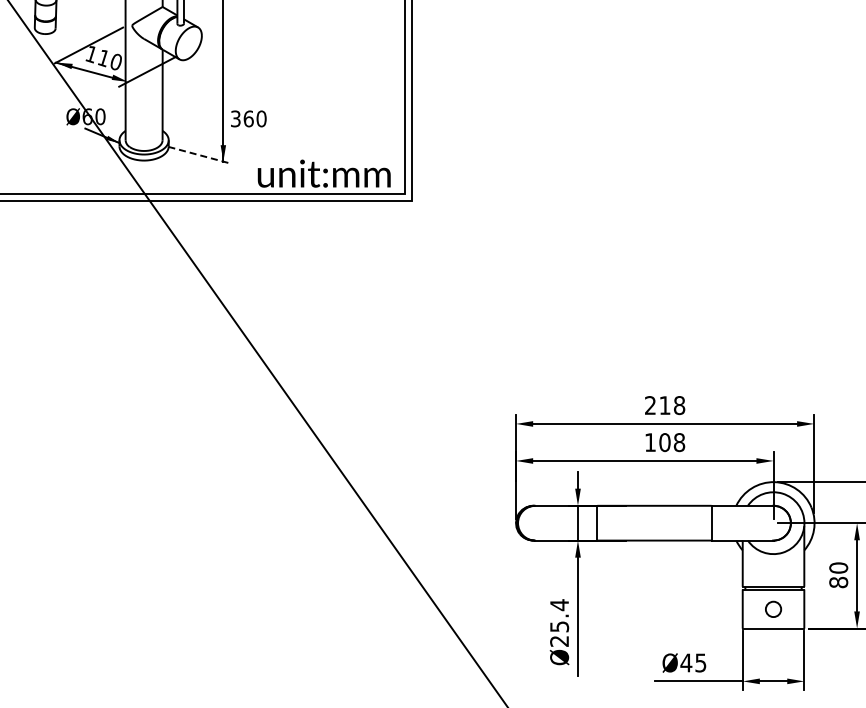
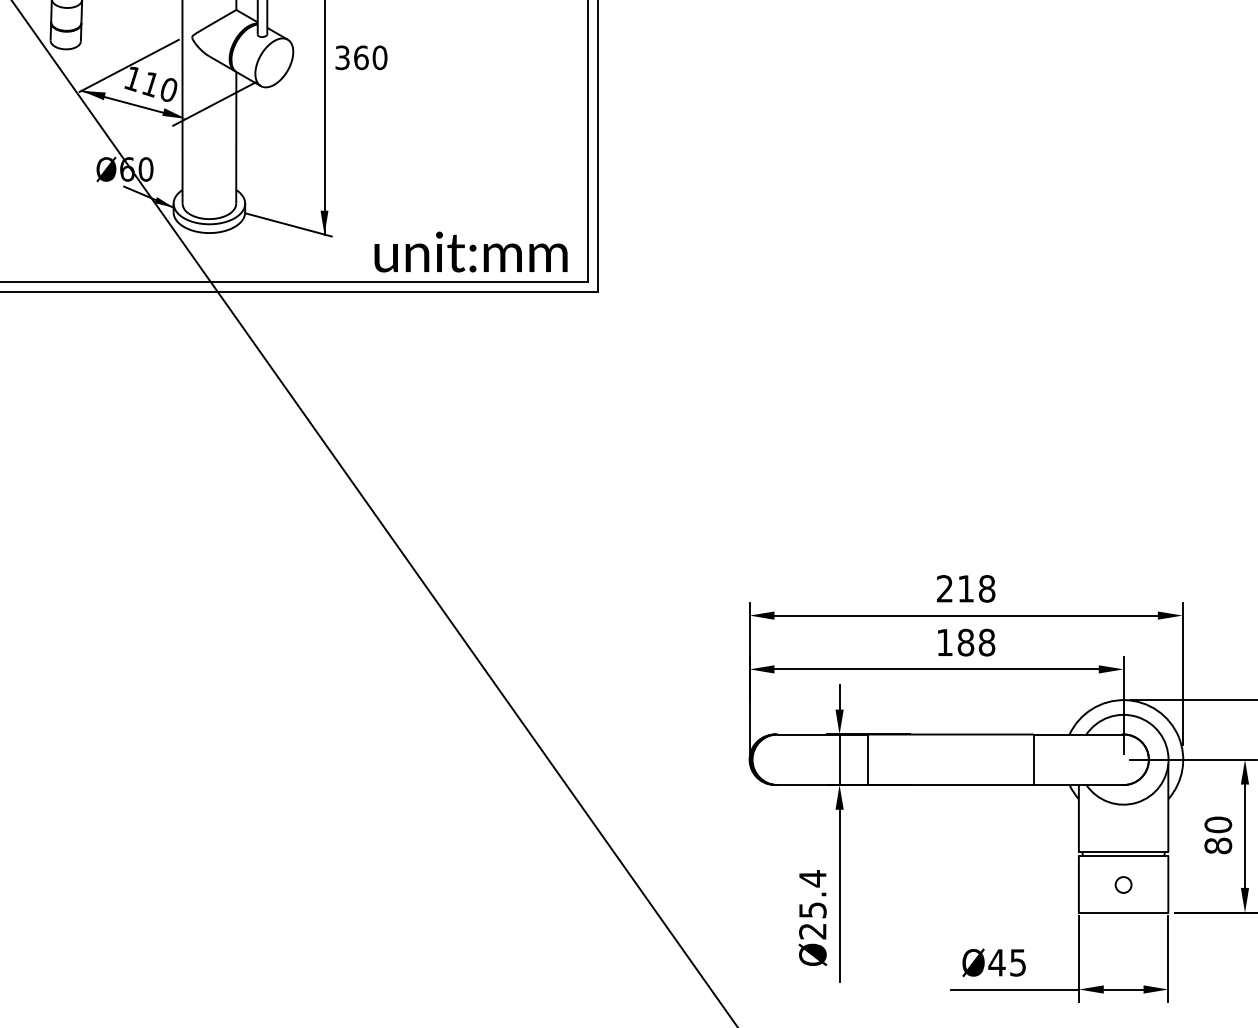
text: (248, 118) -> (361, 57), moved
line: (198, 154) -> (288, 224), dashed -> solid
text: (664, 442) -> (965, 642), 108 -> 188
circle: (773, 609) -> (1123, 885), size x0.71

